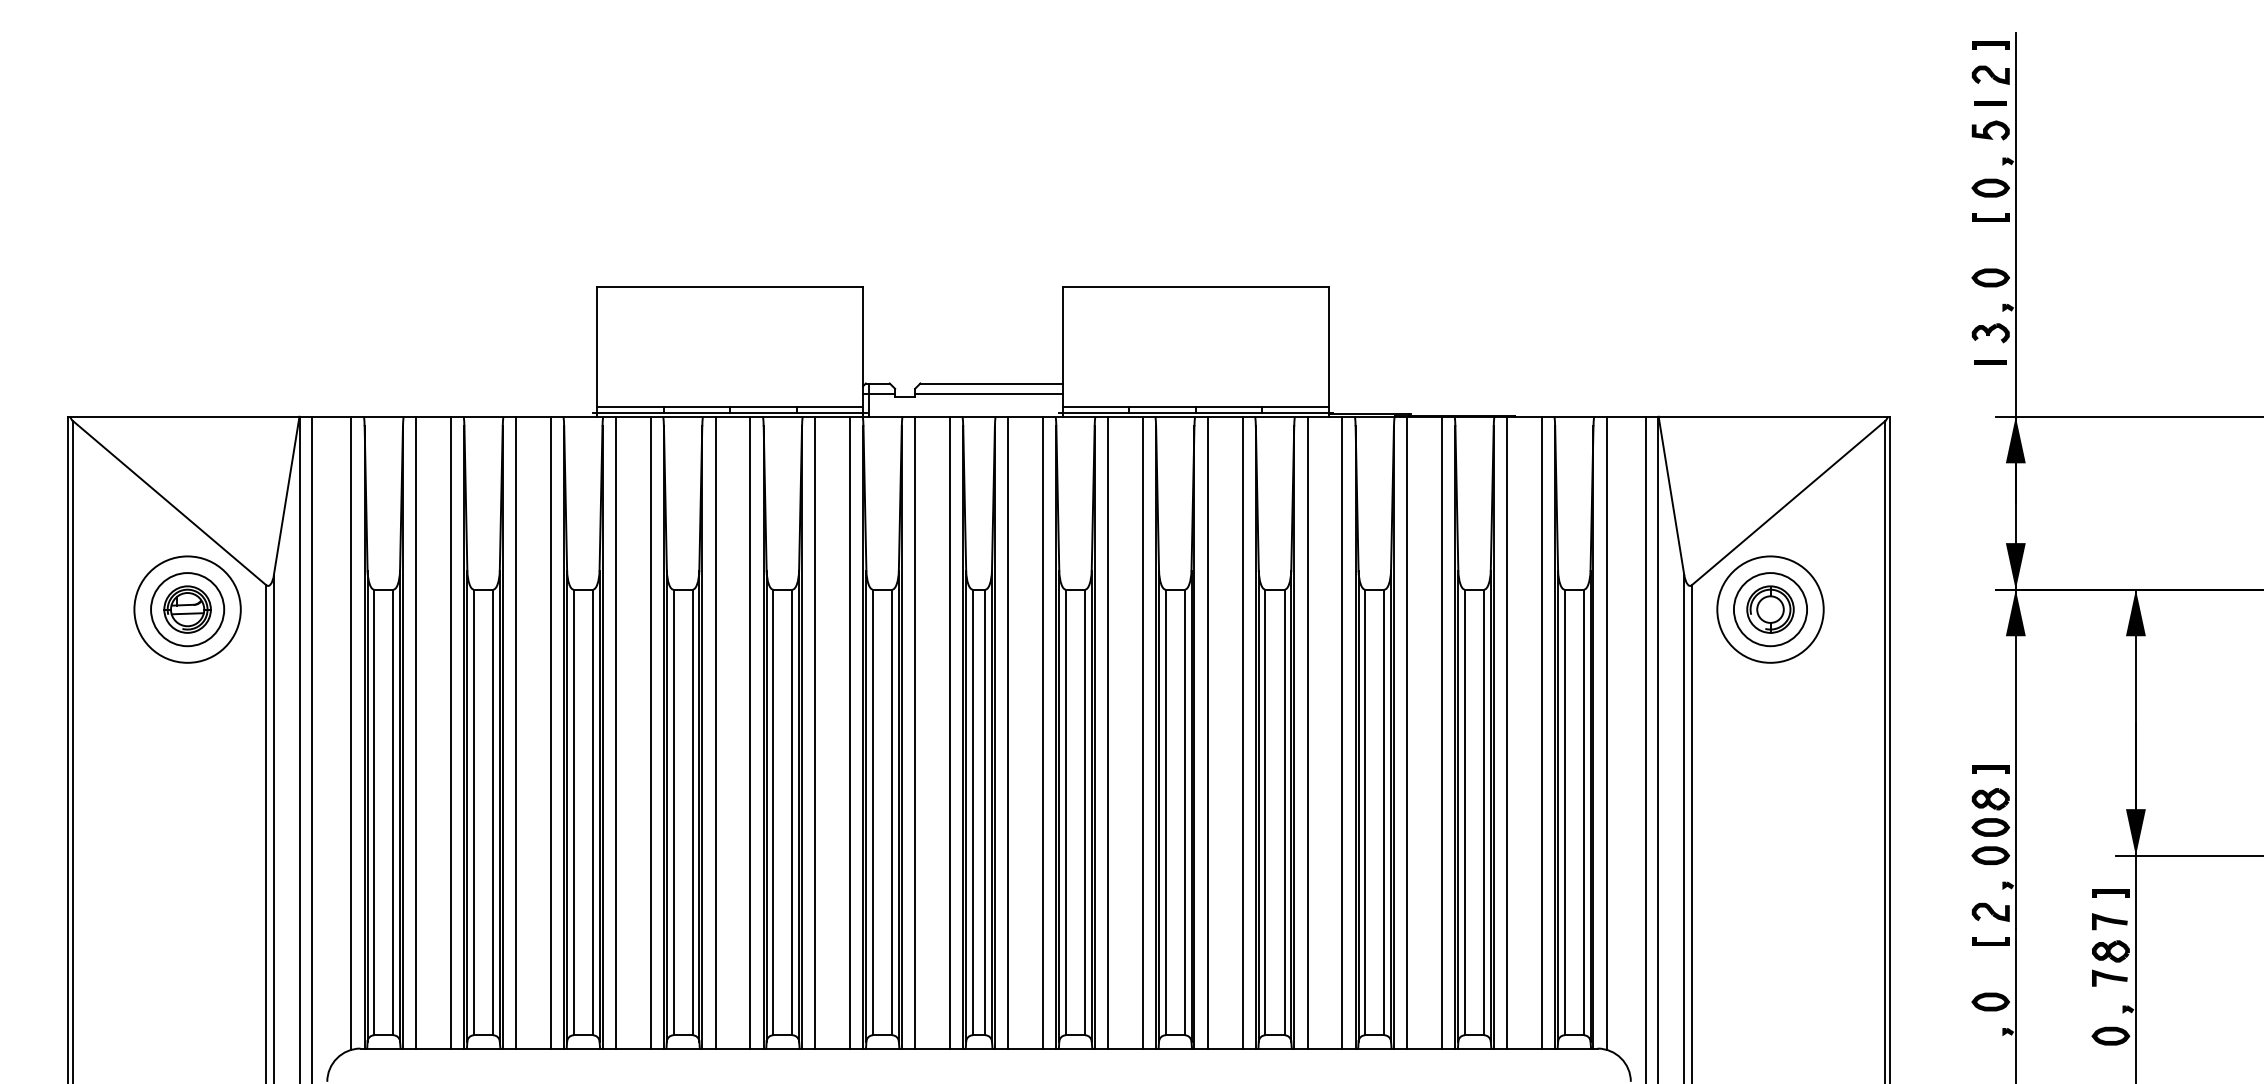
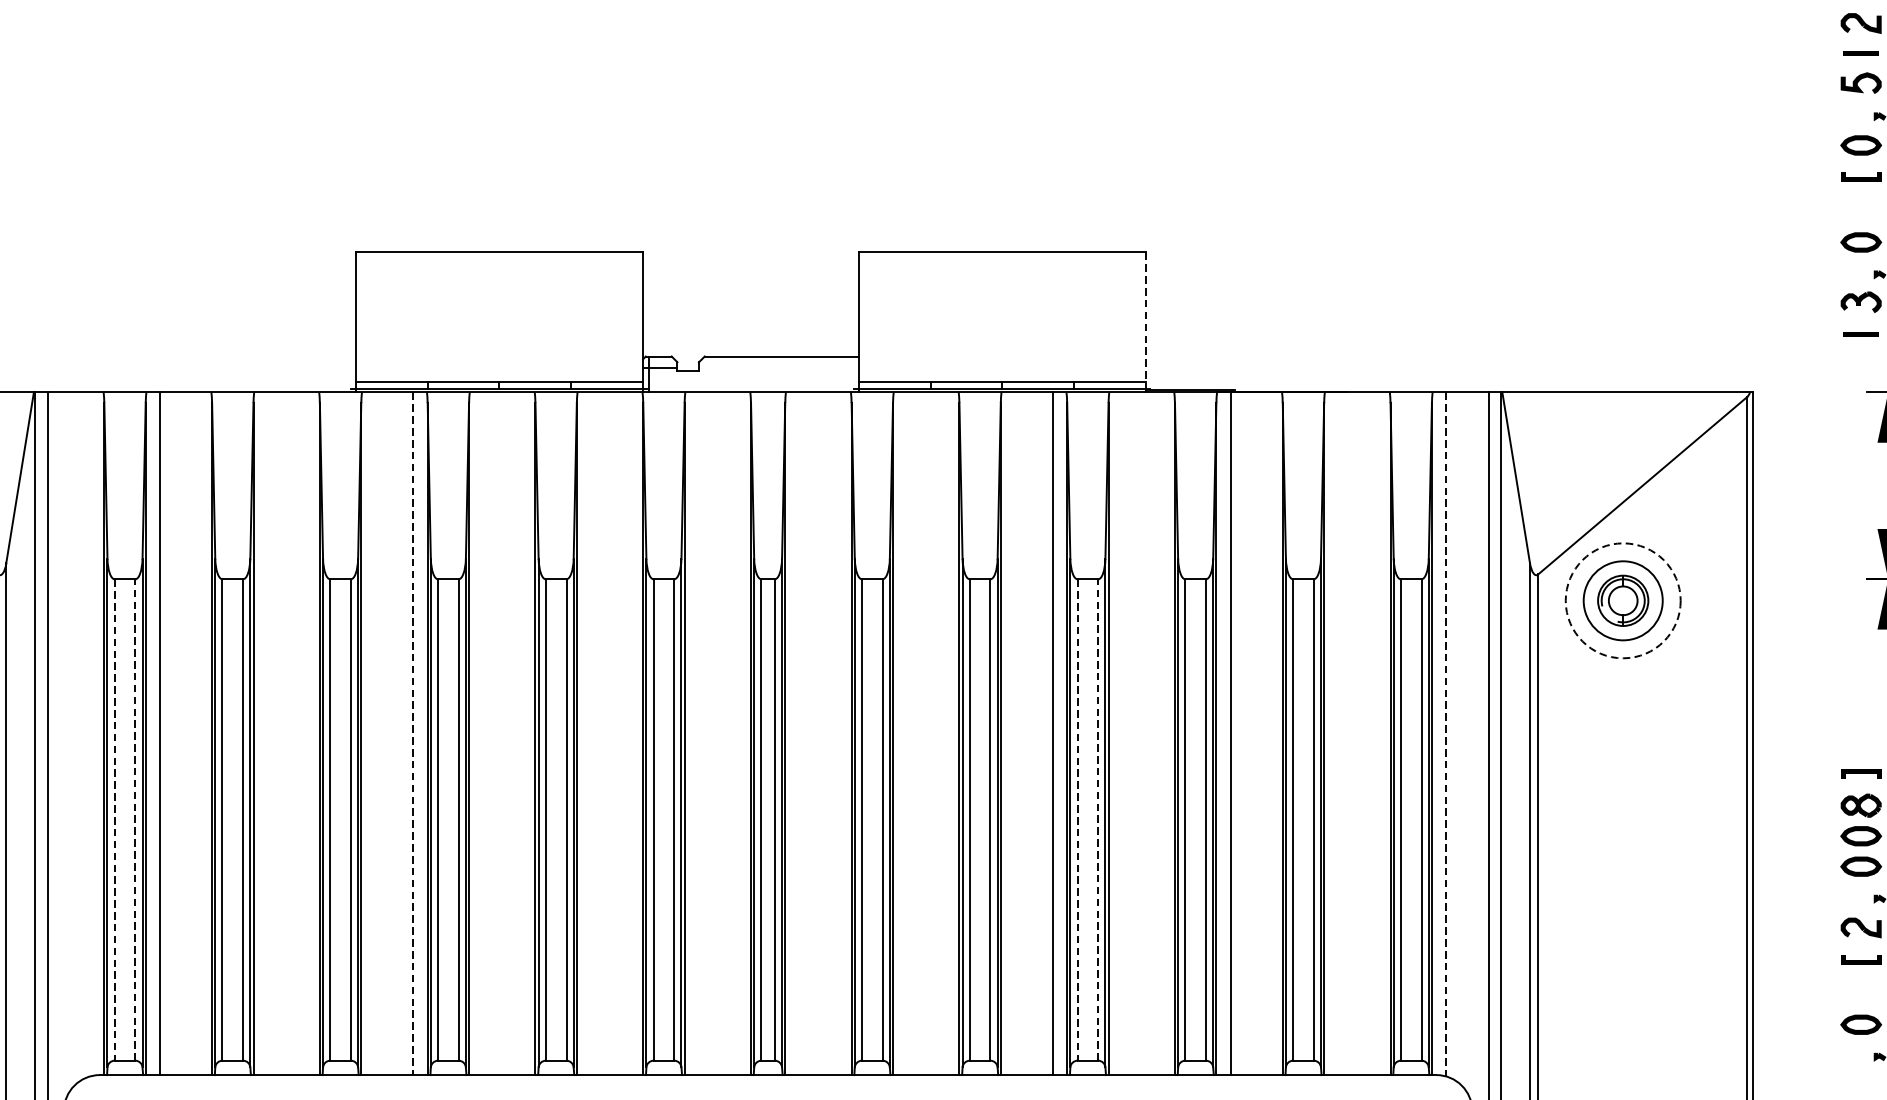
line: (1328, 350) -> (1145, 320), solid -> dashed
line: (988, 394) -> (778, 368), removed
circle: (1770, 609) -> (1623, 600), solid -> dashed
line: (351, 732) -> (90, 733), removed
line: (451, 732) -> (198, 733), removed
line: (516, 732) -> (268, 733), removed
line: (550, 732) -> (305, 733), removed
line: (615, 732) -> (375, 733), removed
line: (650, 732) -> (413, 733), solid -> dashed
line: (715, 732) -> (483, 733), removed
line: (750, 732) -> (521, 733), removed
line: (815, 732) -> (591, 733), removed
line: (850, 732) -> (629, 733), removed
line: (915, 732) -> (699, 733), removed
line: (949, 732) -> (736, 733), removed
line: (1008, 732) -> (799, 733), removed
line: (1043, 732) -> (837, 733), removed
line: (1107, 732) -> (906, 733), removed
line: (1142, 732) -> (944, 733), removed
line: (1207, 732) -> (1014, 733), removed
line: (1307, 732) -> (1122, 733), removed
line: (1342, 732) -> (1160, 733), removed
line: (1442, 732) -> (1268, 733), removed
line: (1507, 732) -> (1339, 733), removed
line: (1541, 732) -> (1375, 733), removed
line: (1606, 733) -> (1446, 734), solid -> dashed
line: (374, 812) -> (114, 820), solid -> dashed
line: (393, 812) -> (135, 820), solid -> dashed
line: (1265, 812) -> (1077, 820), solid -> dashed
line: (1284, 812) -> (1098, 820), solid -> dashed

